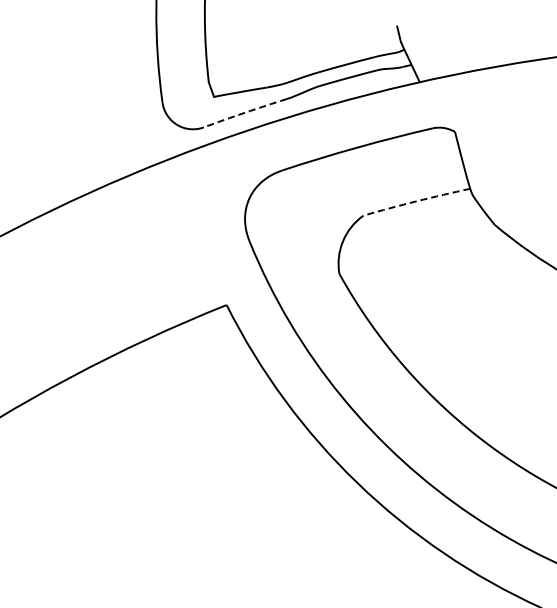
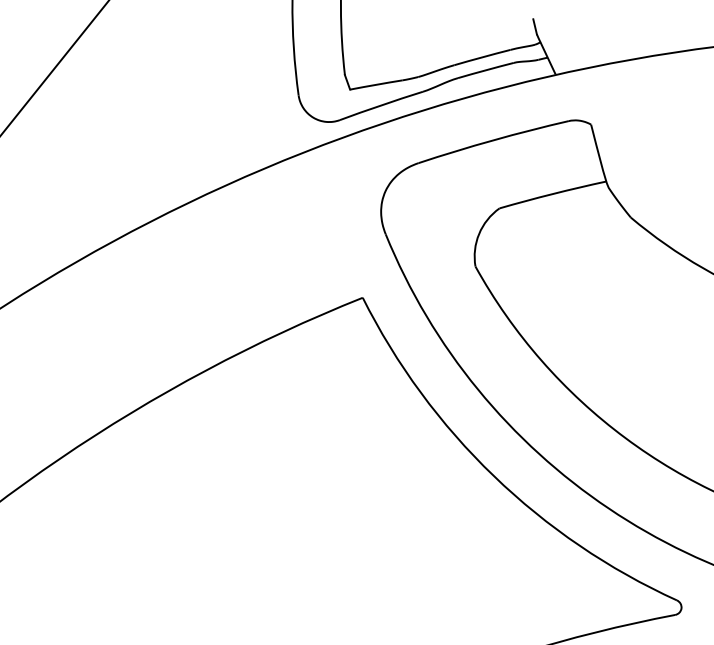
arc: (245, 112) -> (381, 105), dashed -> solid
arc: (416, 201) -> (552, 194), dashed -> solid

